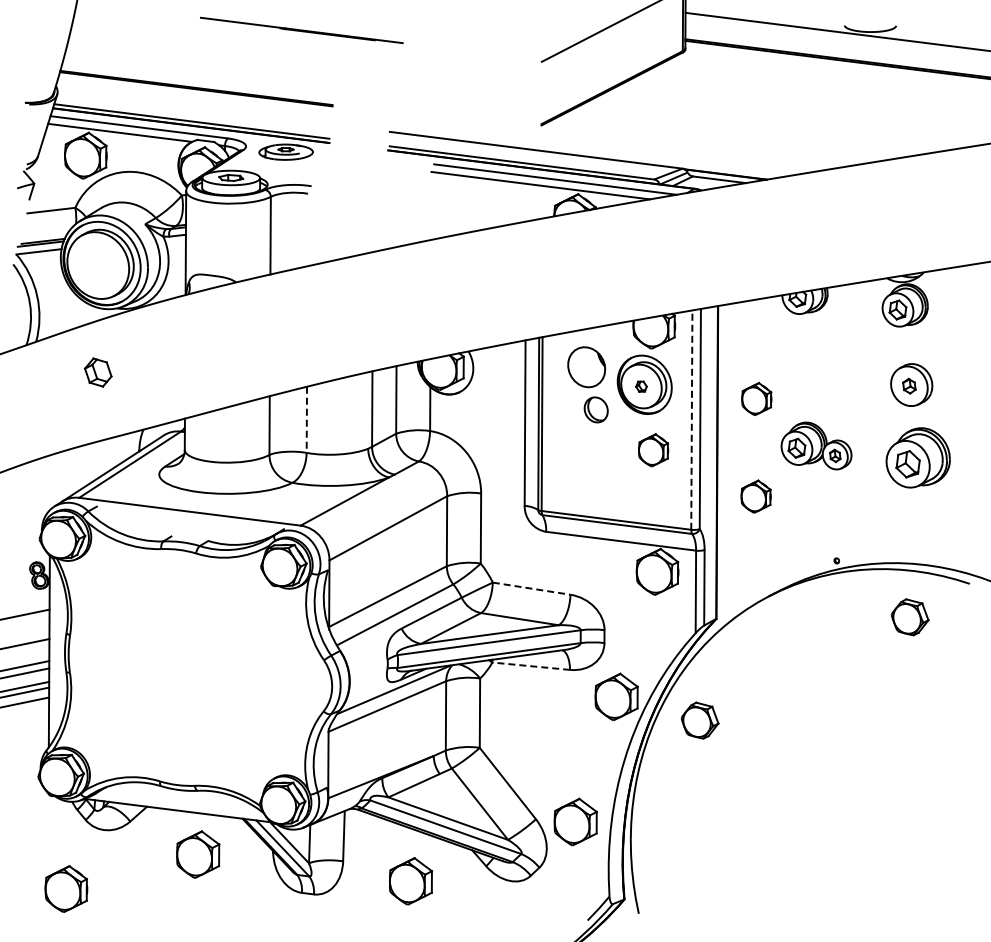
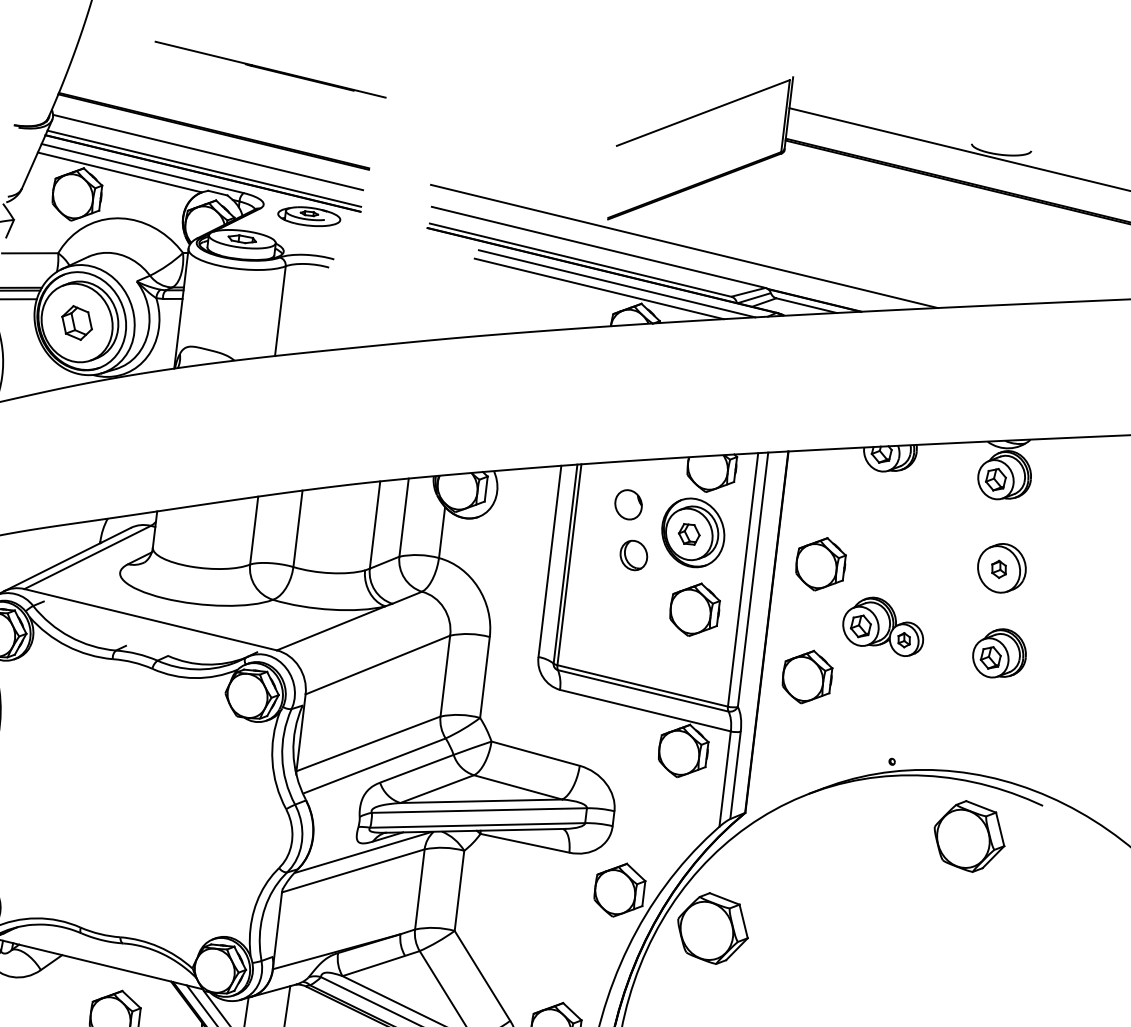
line: (301, 29) -> (270, 68), moved
line: (193, 107) -> (208, 152), added
line: (608, 141) -> (683, 246), added
part: (586, 366) -> (628, 504), size x0.62
part: (97, 372) -> (76, 322), moved
part: (641, 386) -> (689, 534), size x1.67
part: (756, 398) -> (820, 563), size x1.43
line: (306, 420) -> (297, 529), dashed -> solid
line: (691, 420) -> (742, 580), dashed -> solid
part: (653, 450) -> (694, 609), size x1.43
part: (917, 458) -> (998, 654), size x0.71
part: (755, 496) -> (806, 676), size x1.43
line: (532, 588) -> (536, 753), dashed -> solid
part: (909, 617) -> (968, 836), size x1.67
line: (530, 666) -> (524, 843), dashed -> solid
part: (699, 720) -> (712, 928), size x1.67

